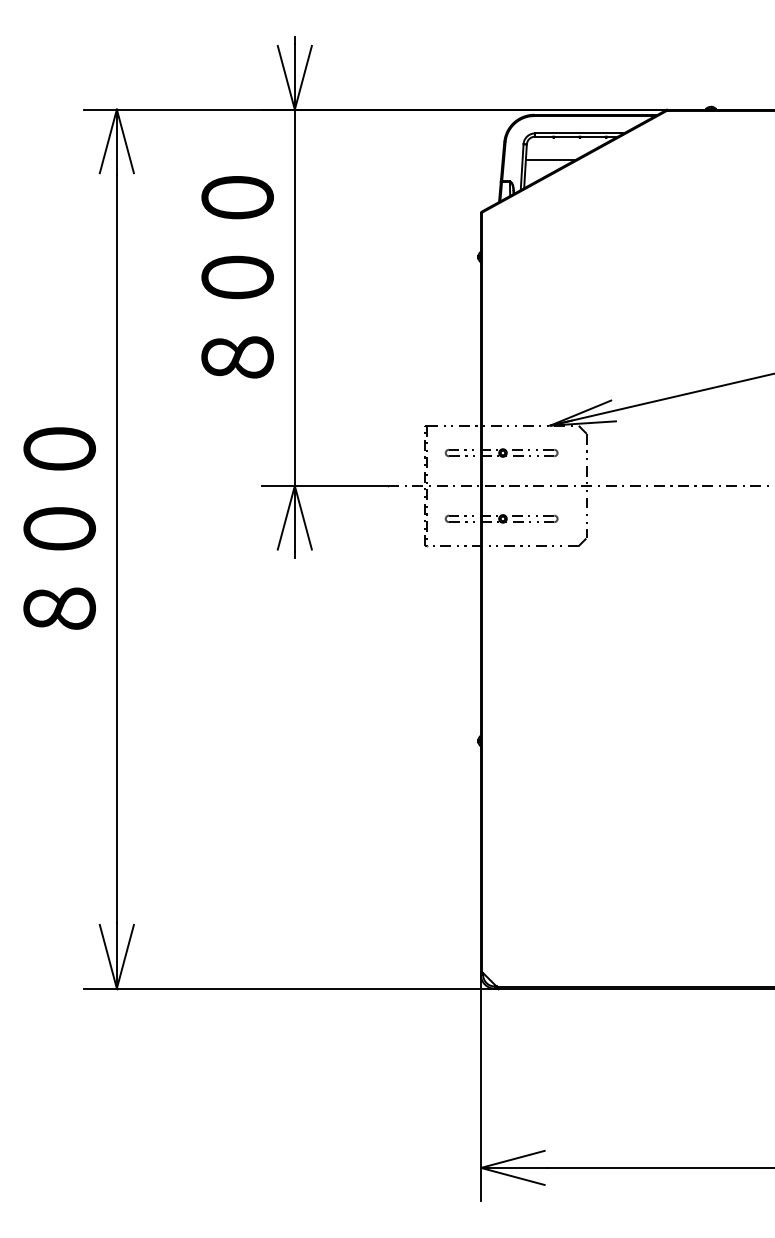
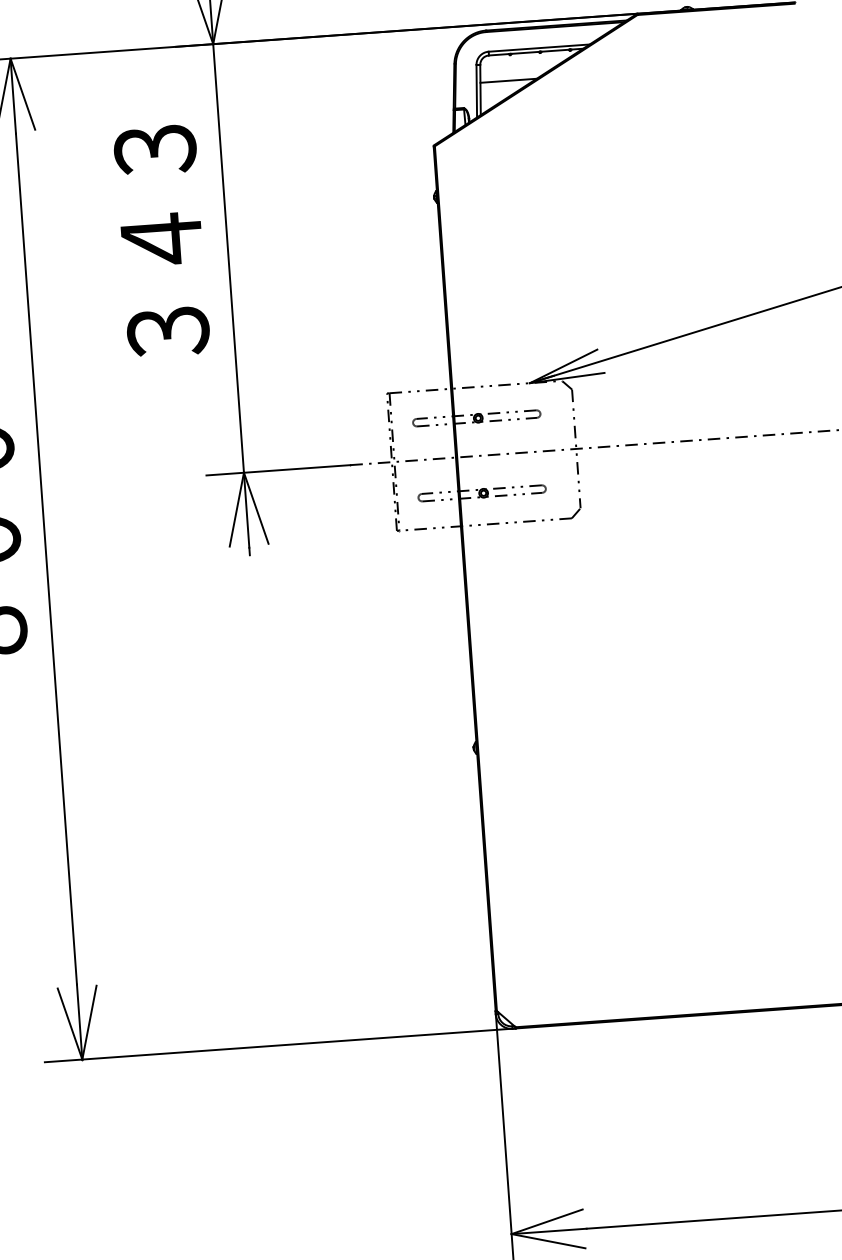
text: (237, 277) -> (161, 240), ８００ -> ３４３

